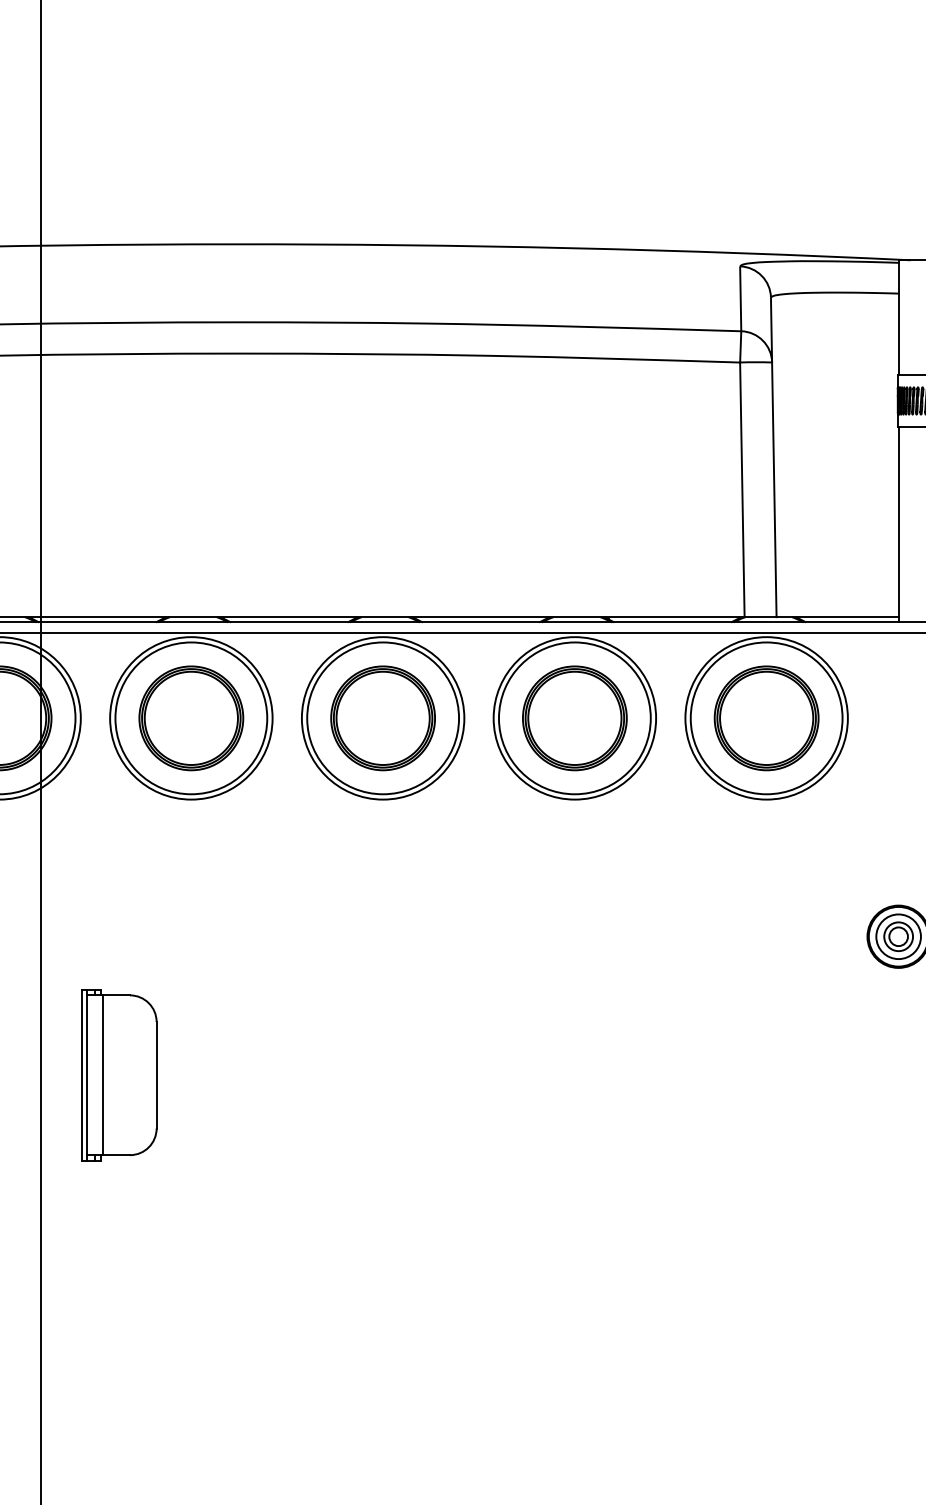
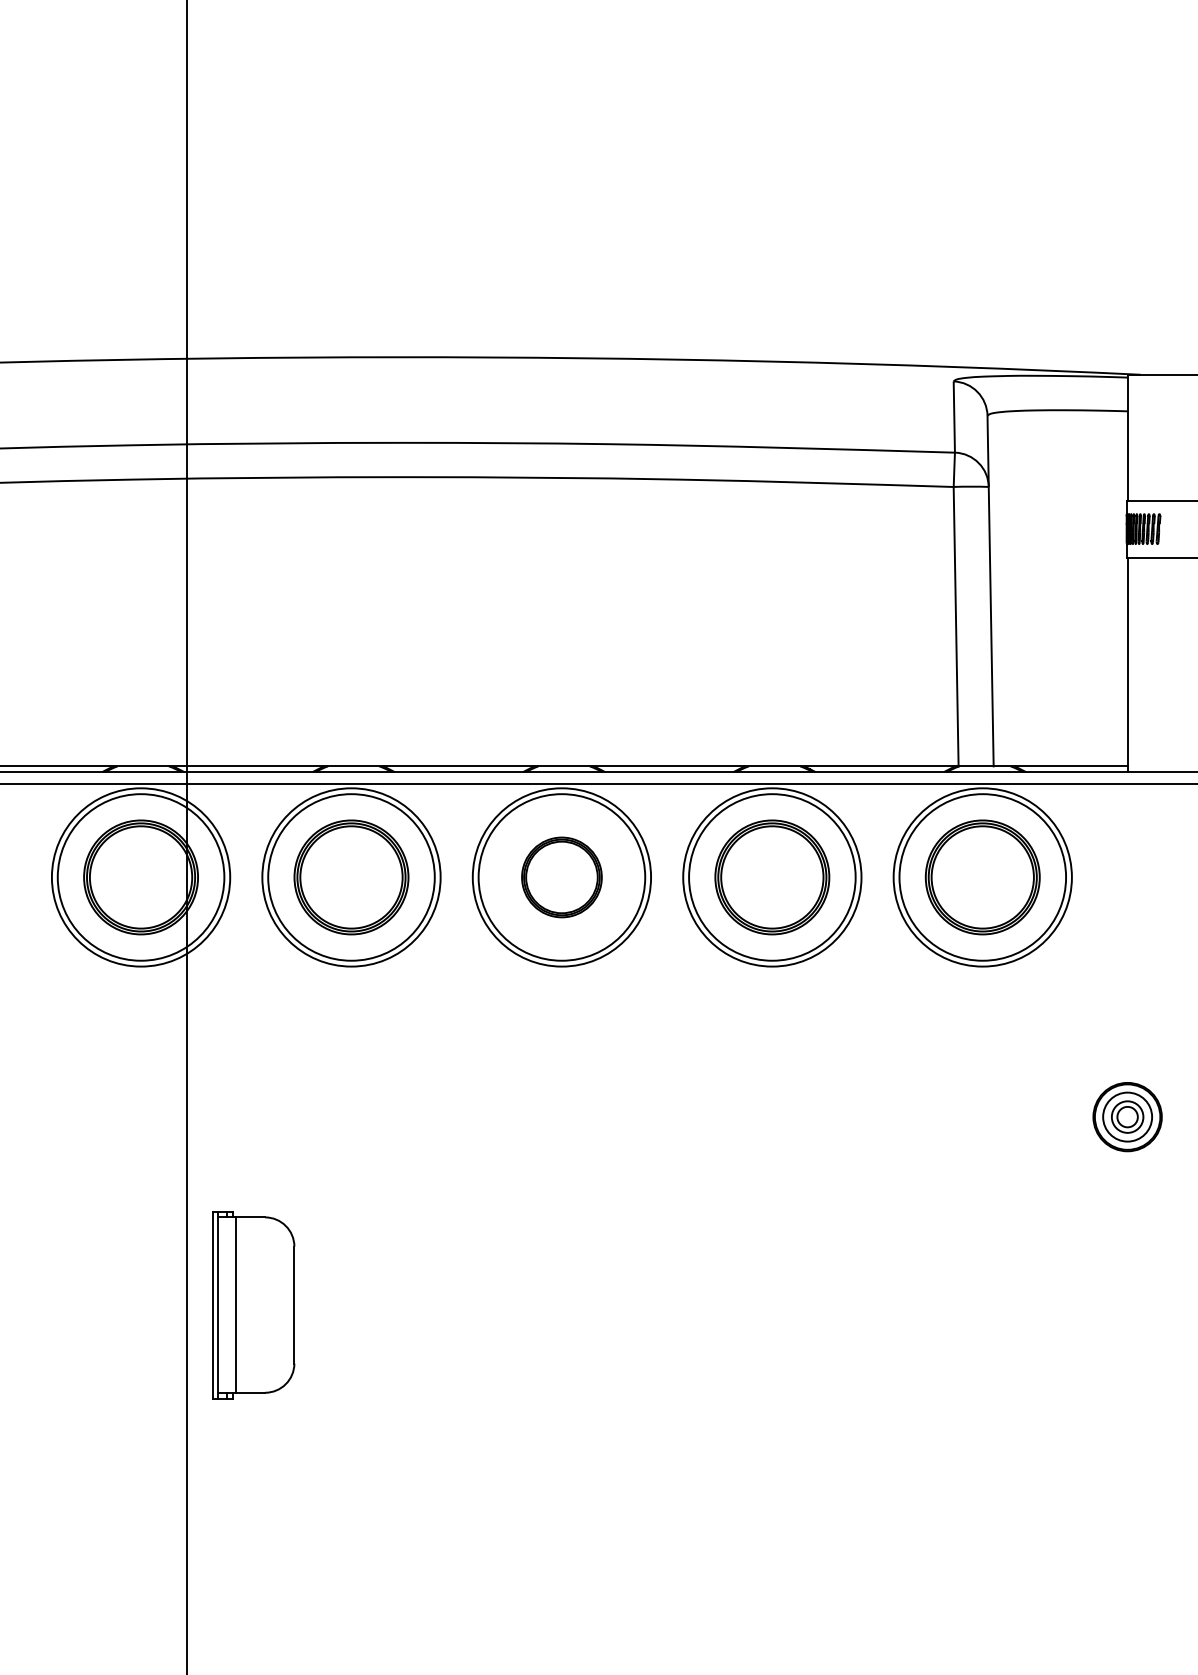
part: (382, 718) -> (561, 877), size x0.7
part: (119, 1075) -> (253, 1305), moved

